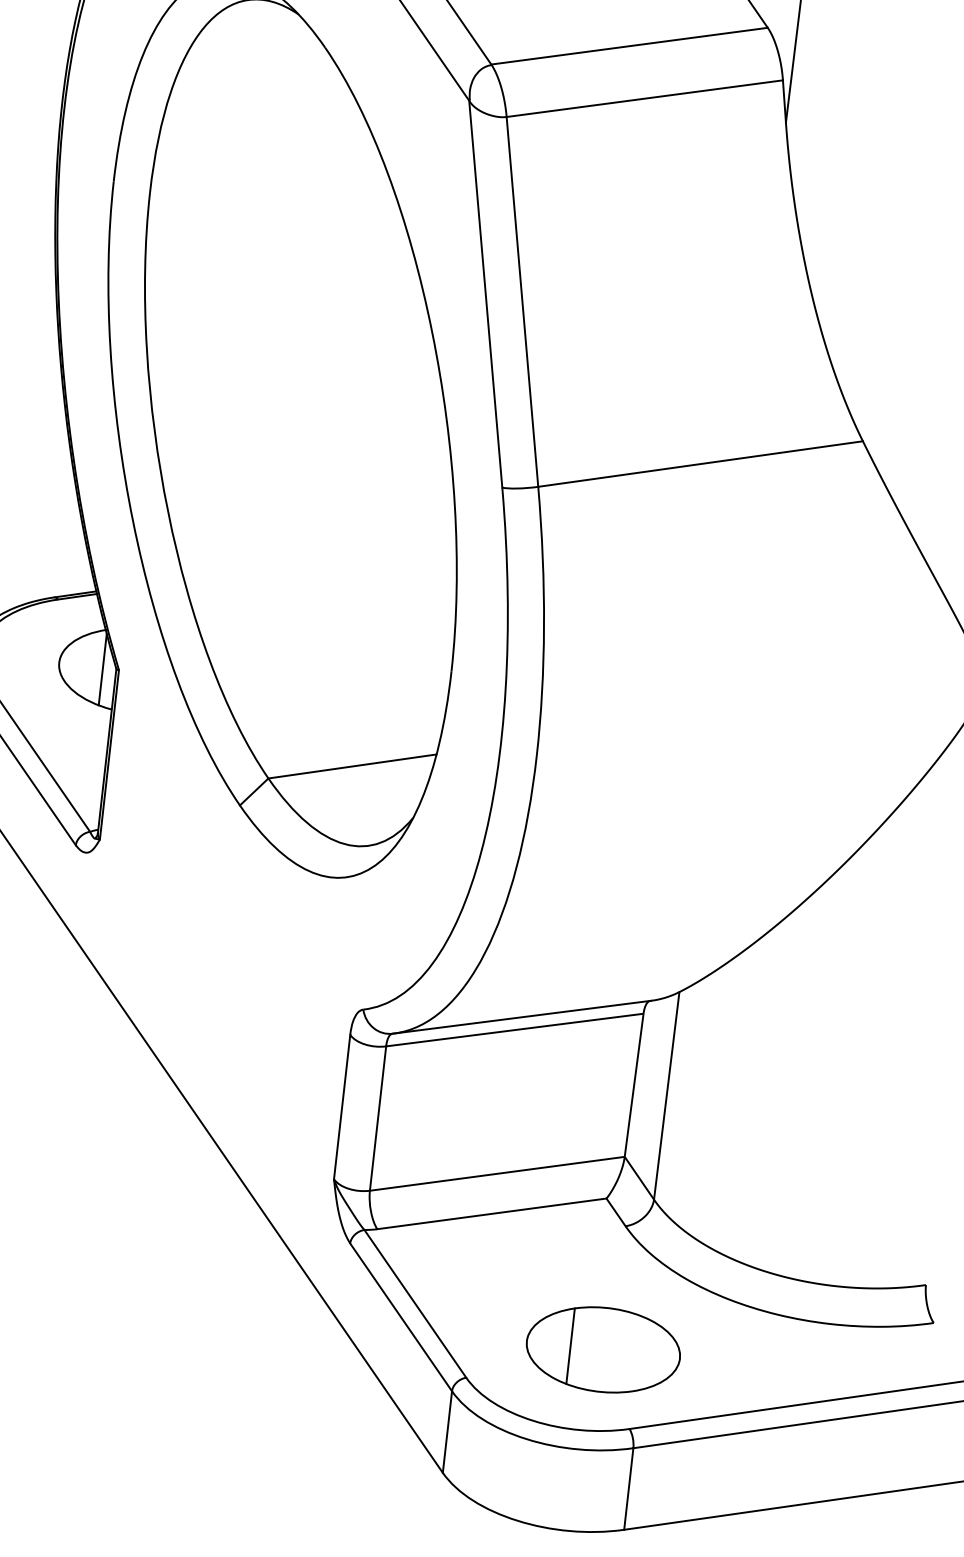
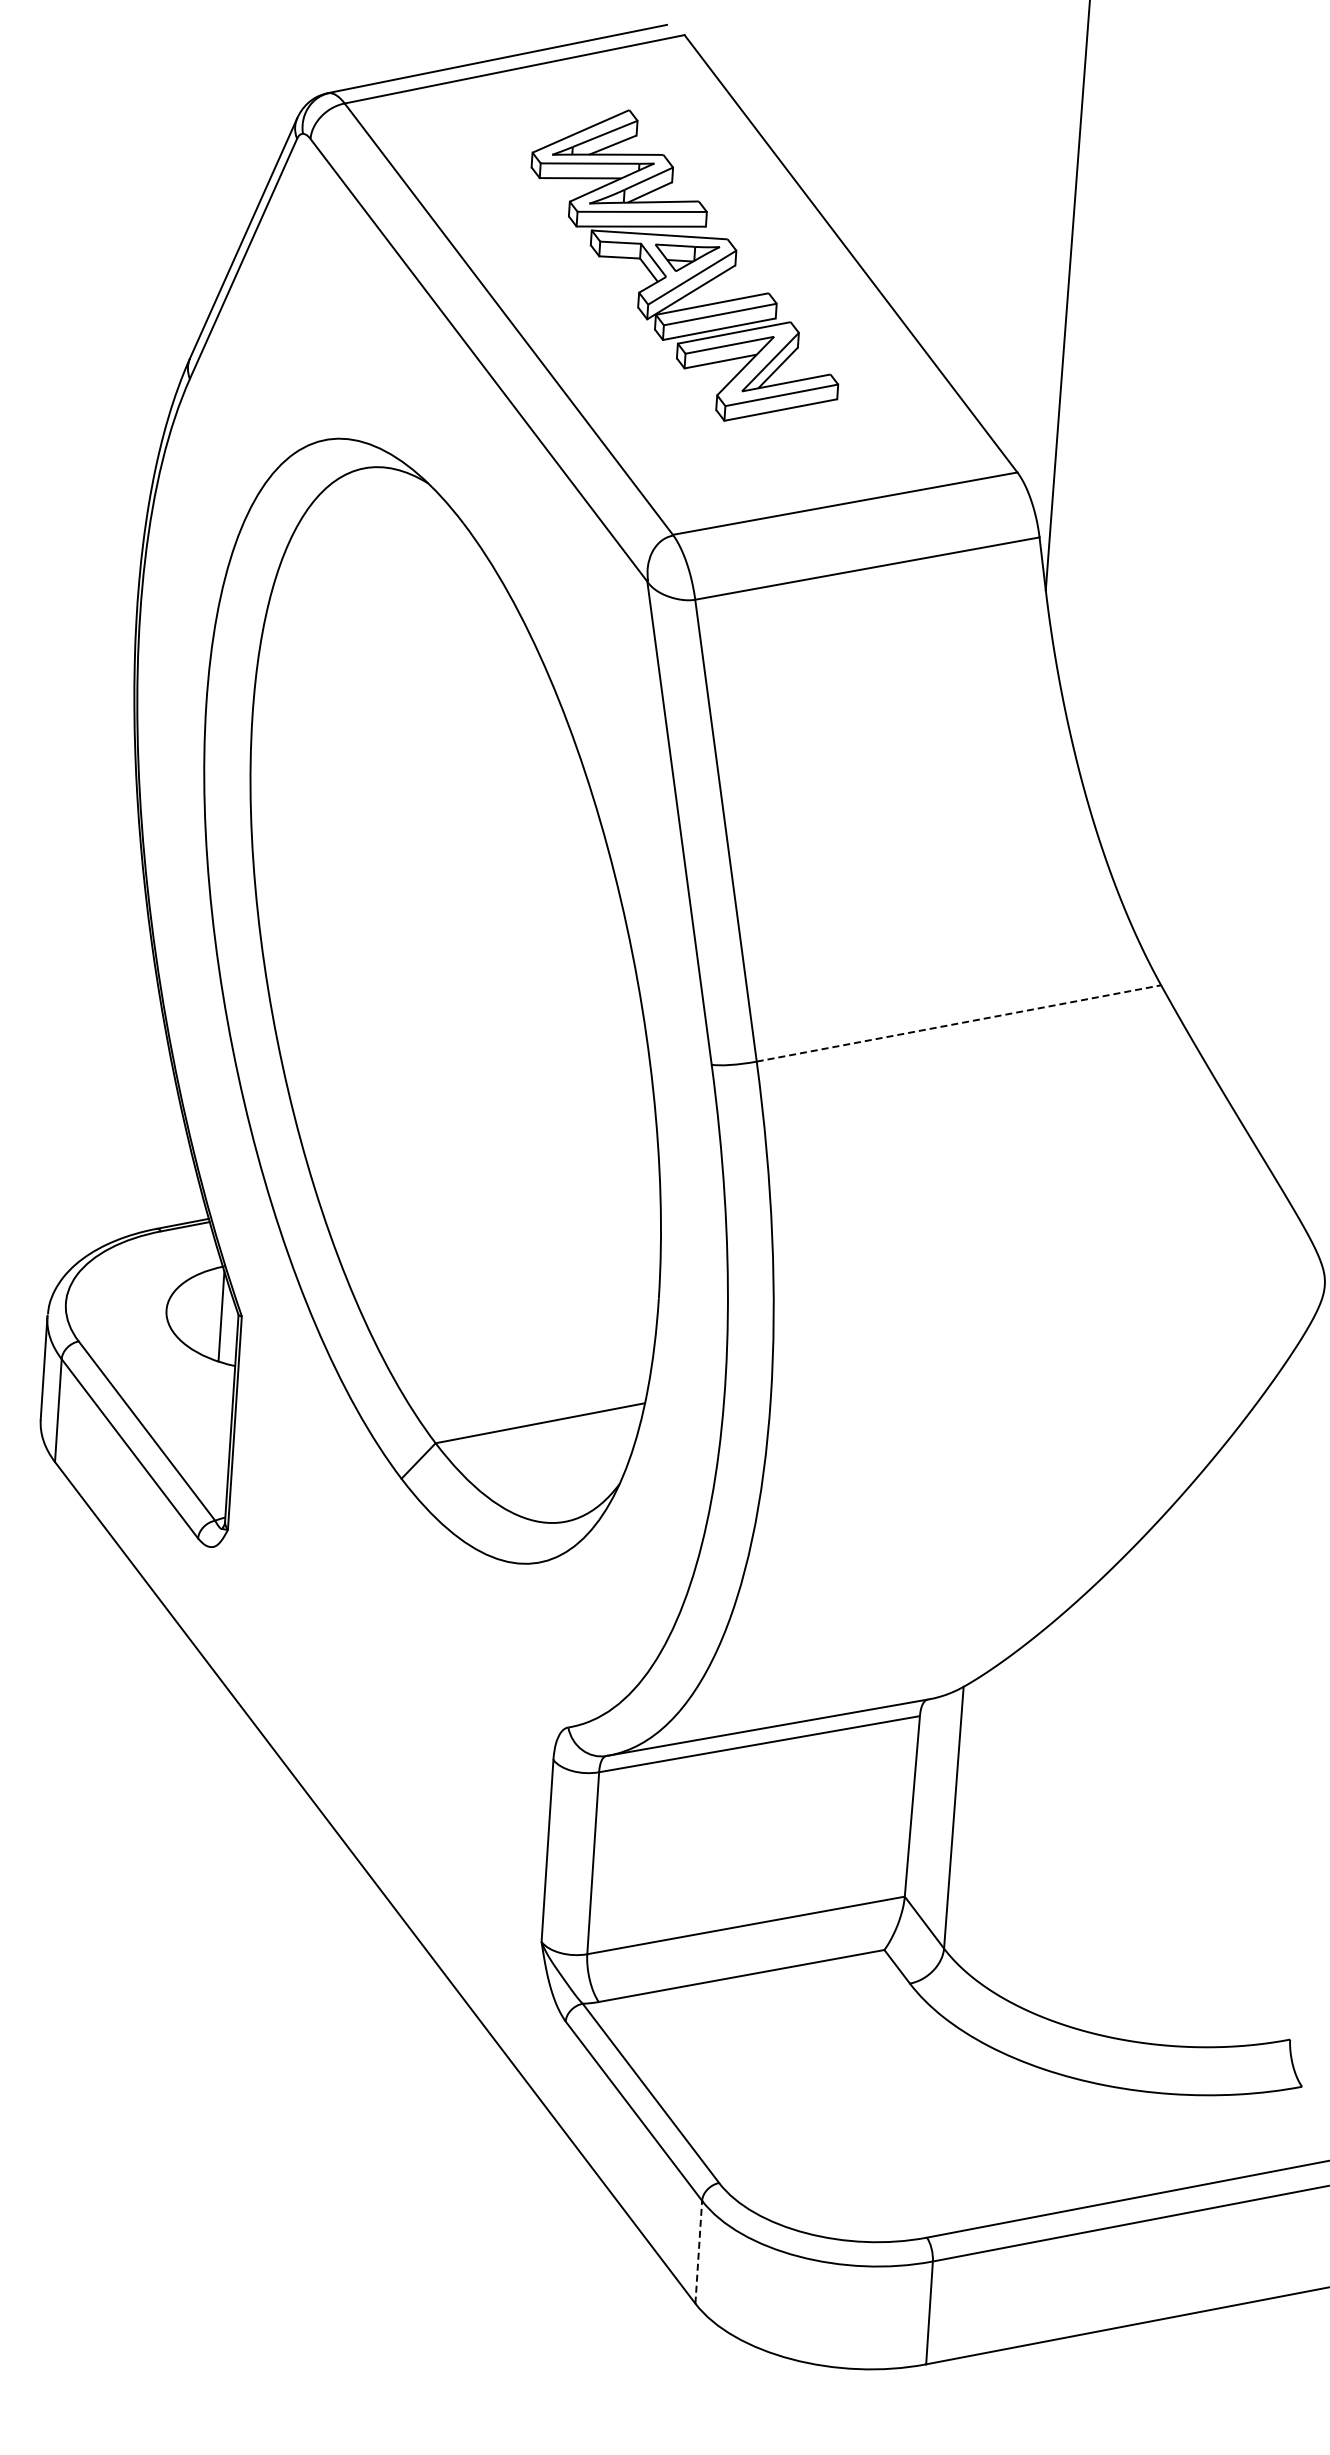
line: (700, 464) -> (958, 1023), solid -> dashed
part: (603, 1349) -> (889, 2139), removed
line: (447, 1432) -> (698, 2252), solid -> dashed

